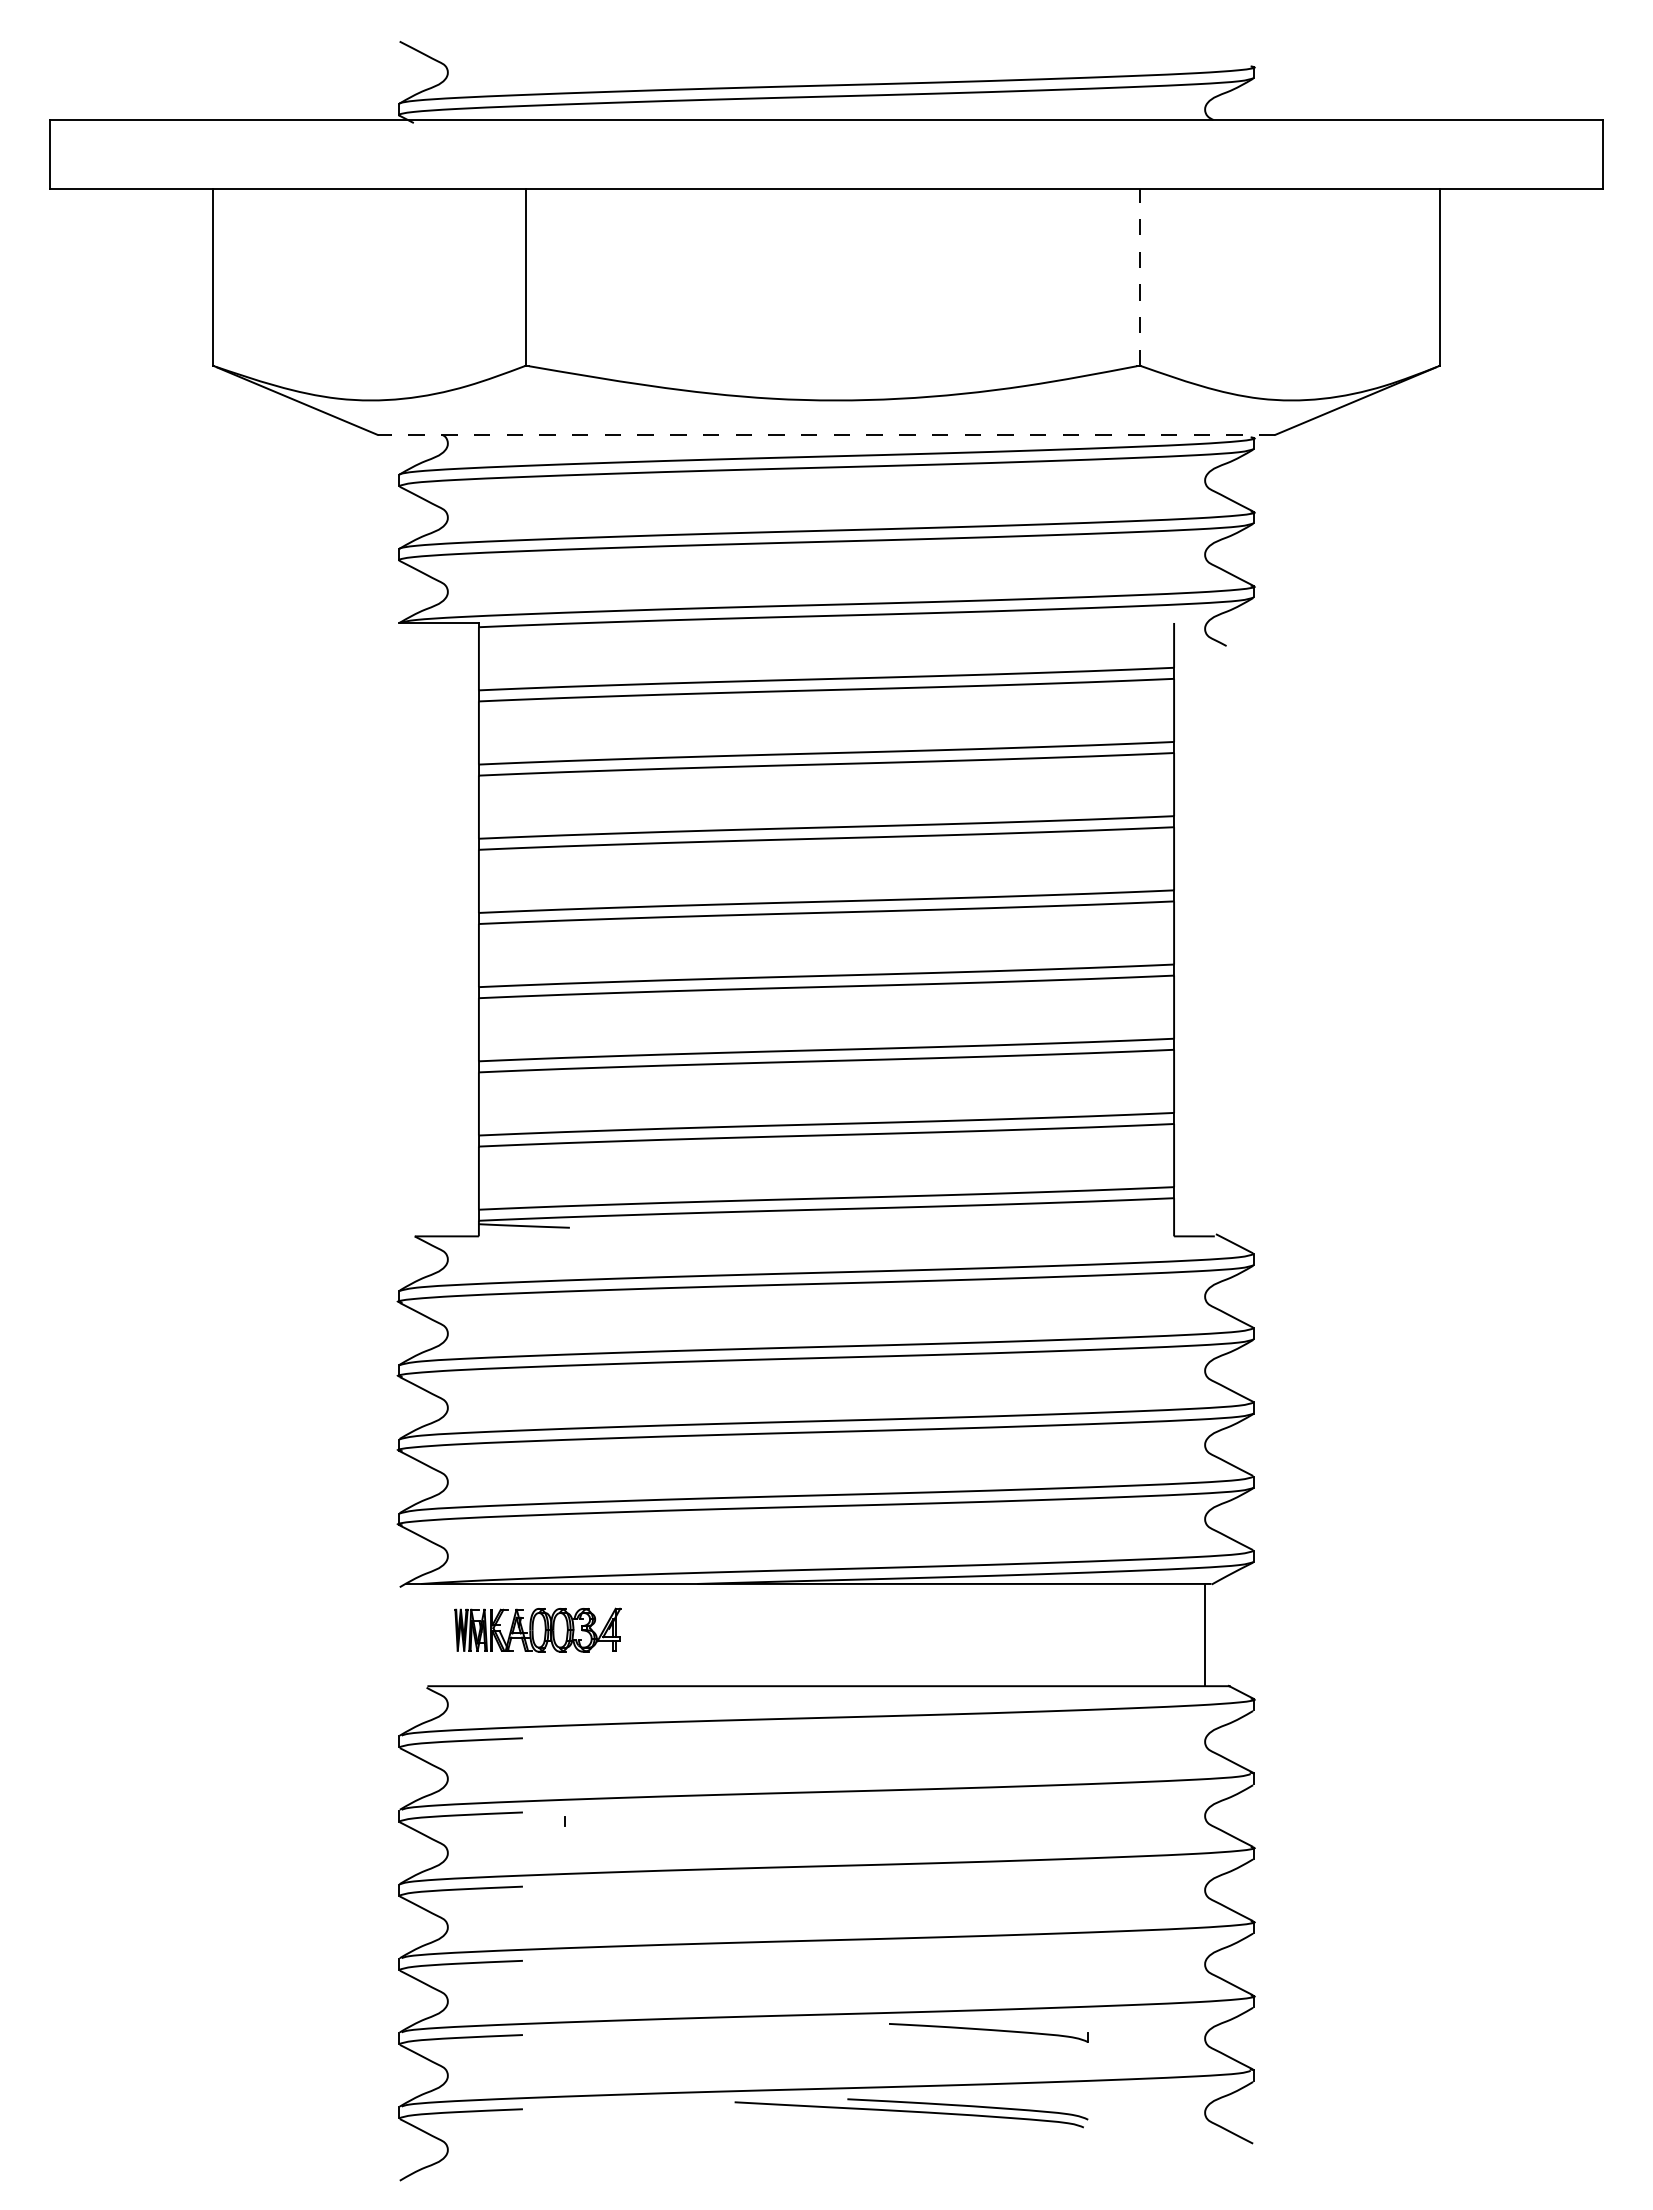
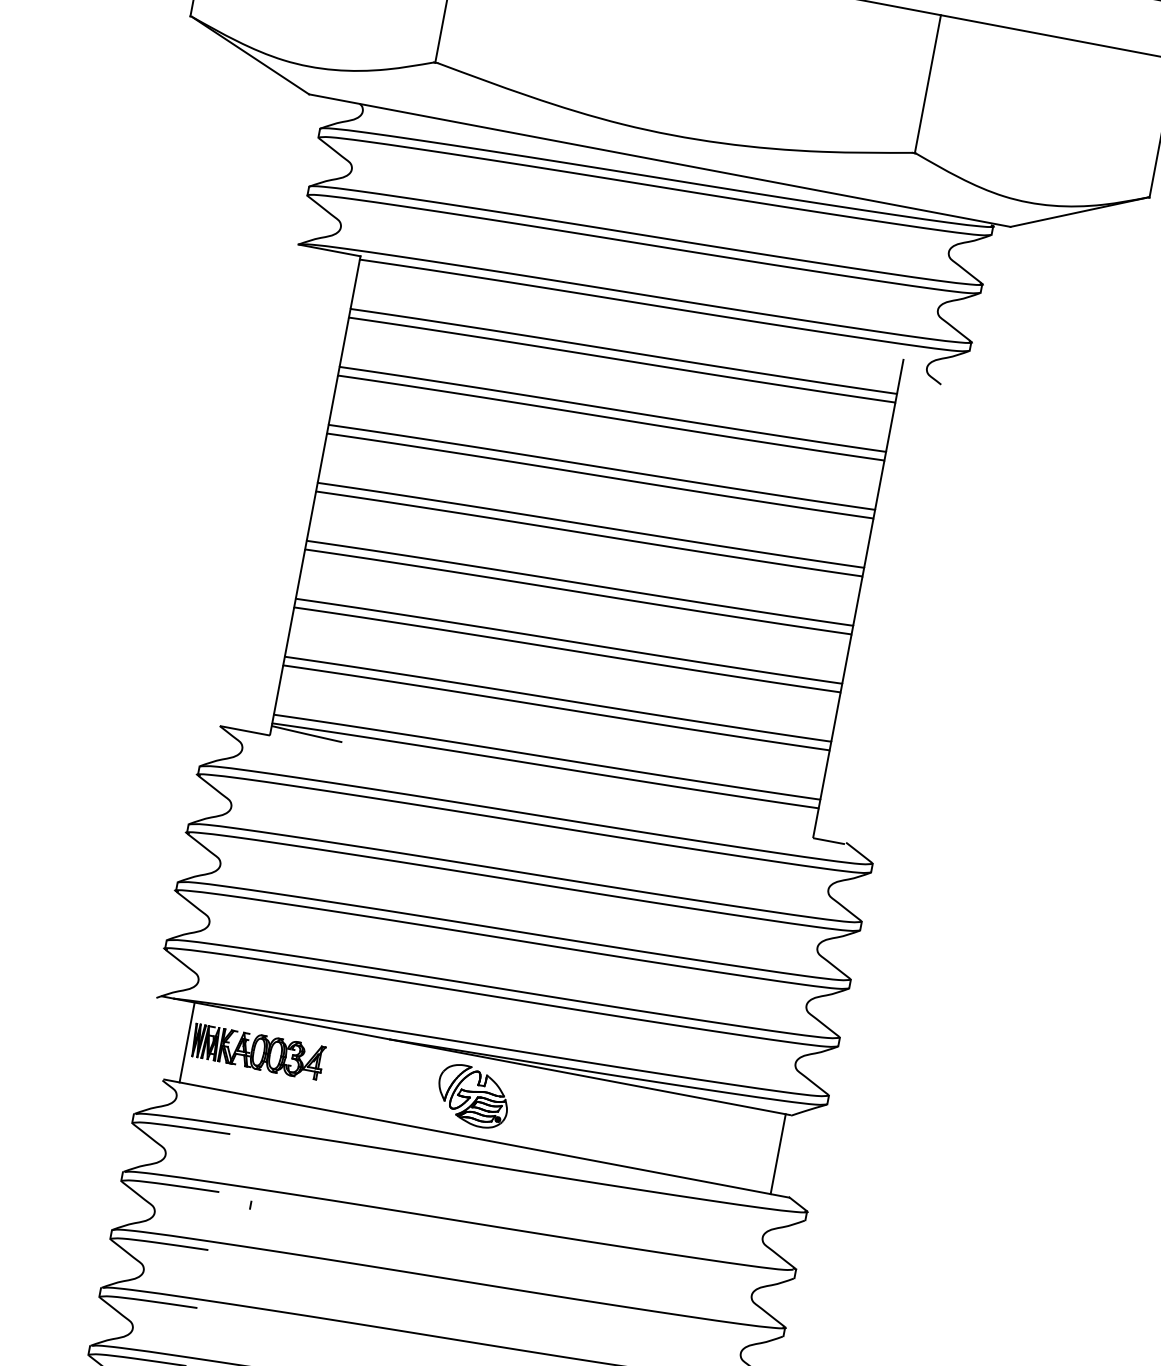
line: (1139, 277) -> (927, 83), dashed -> solid
line: (826, 434) -> (659, 160), dashed -> solid
line: (448, 1634) -> (187, 1042), added
part: (814, 1634) -> (473, 1096), added

